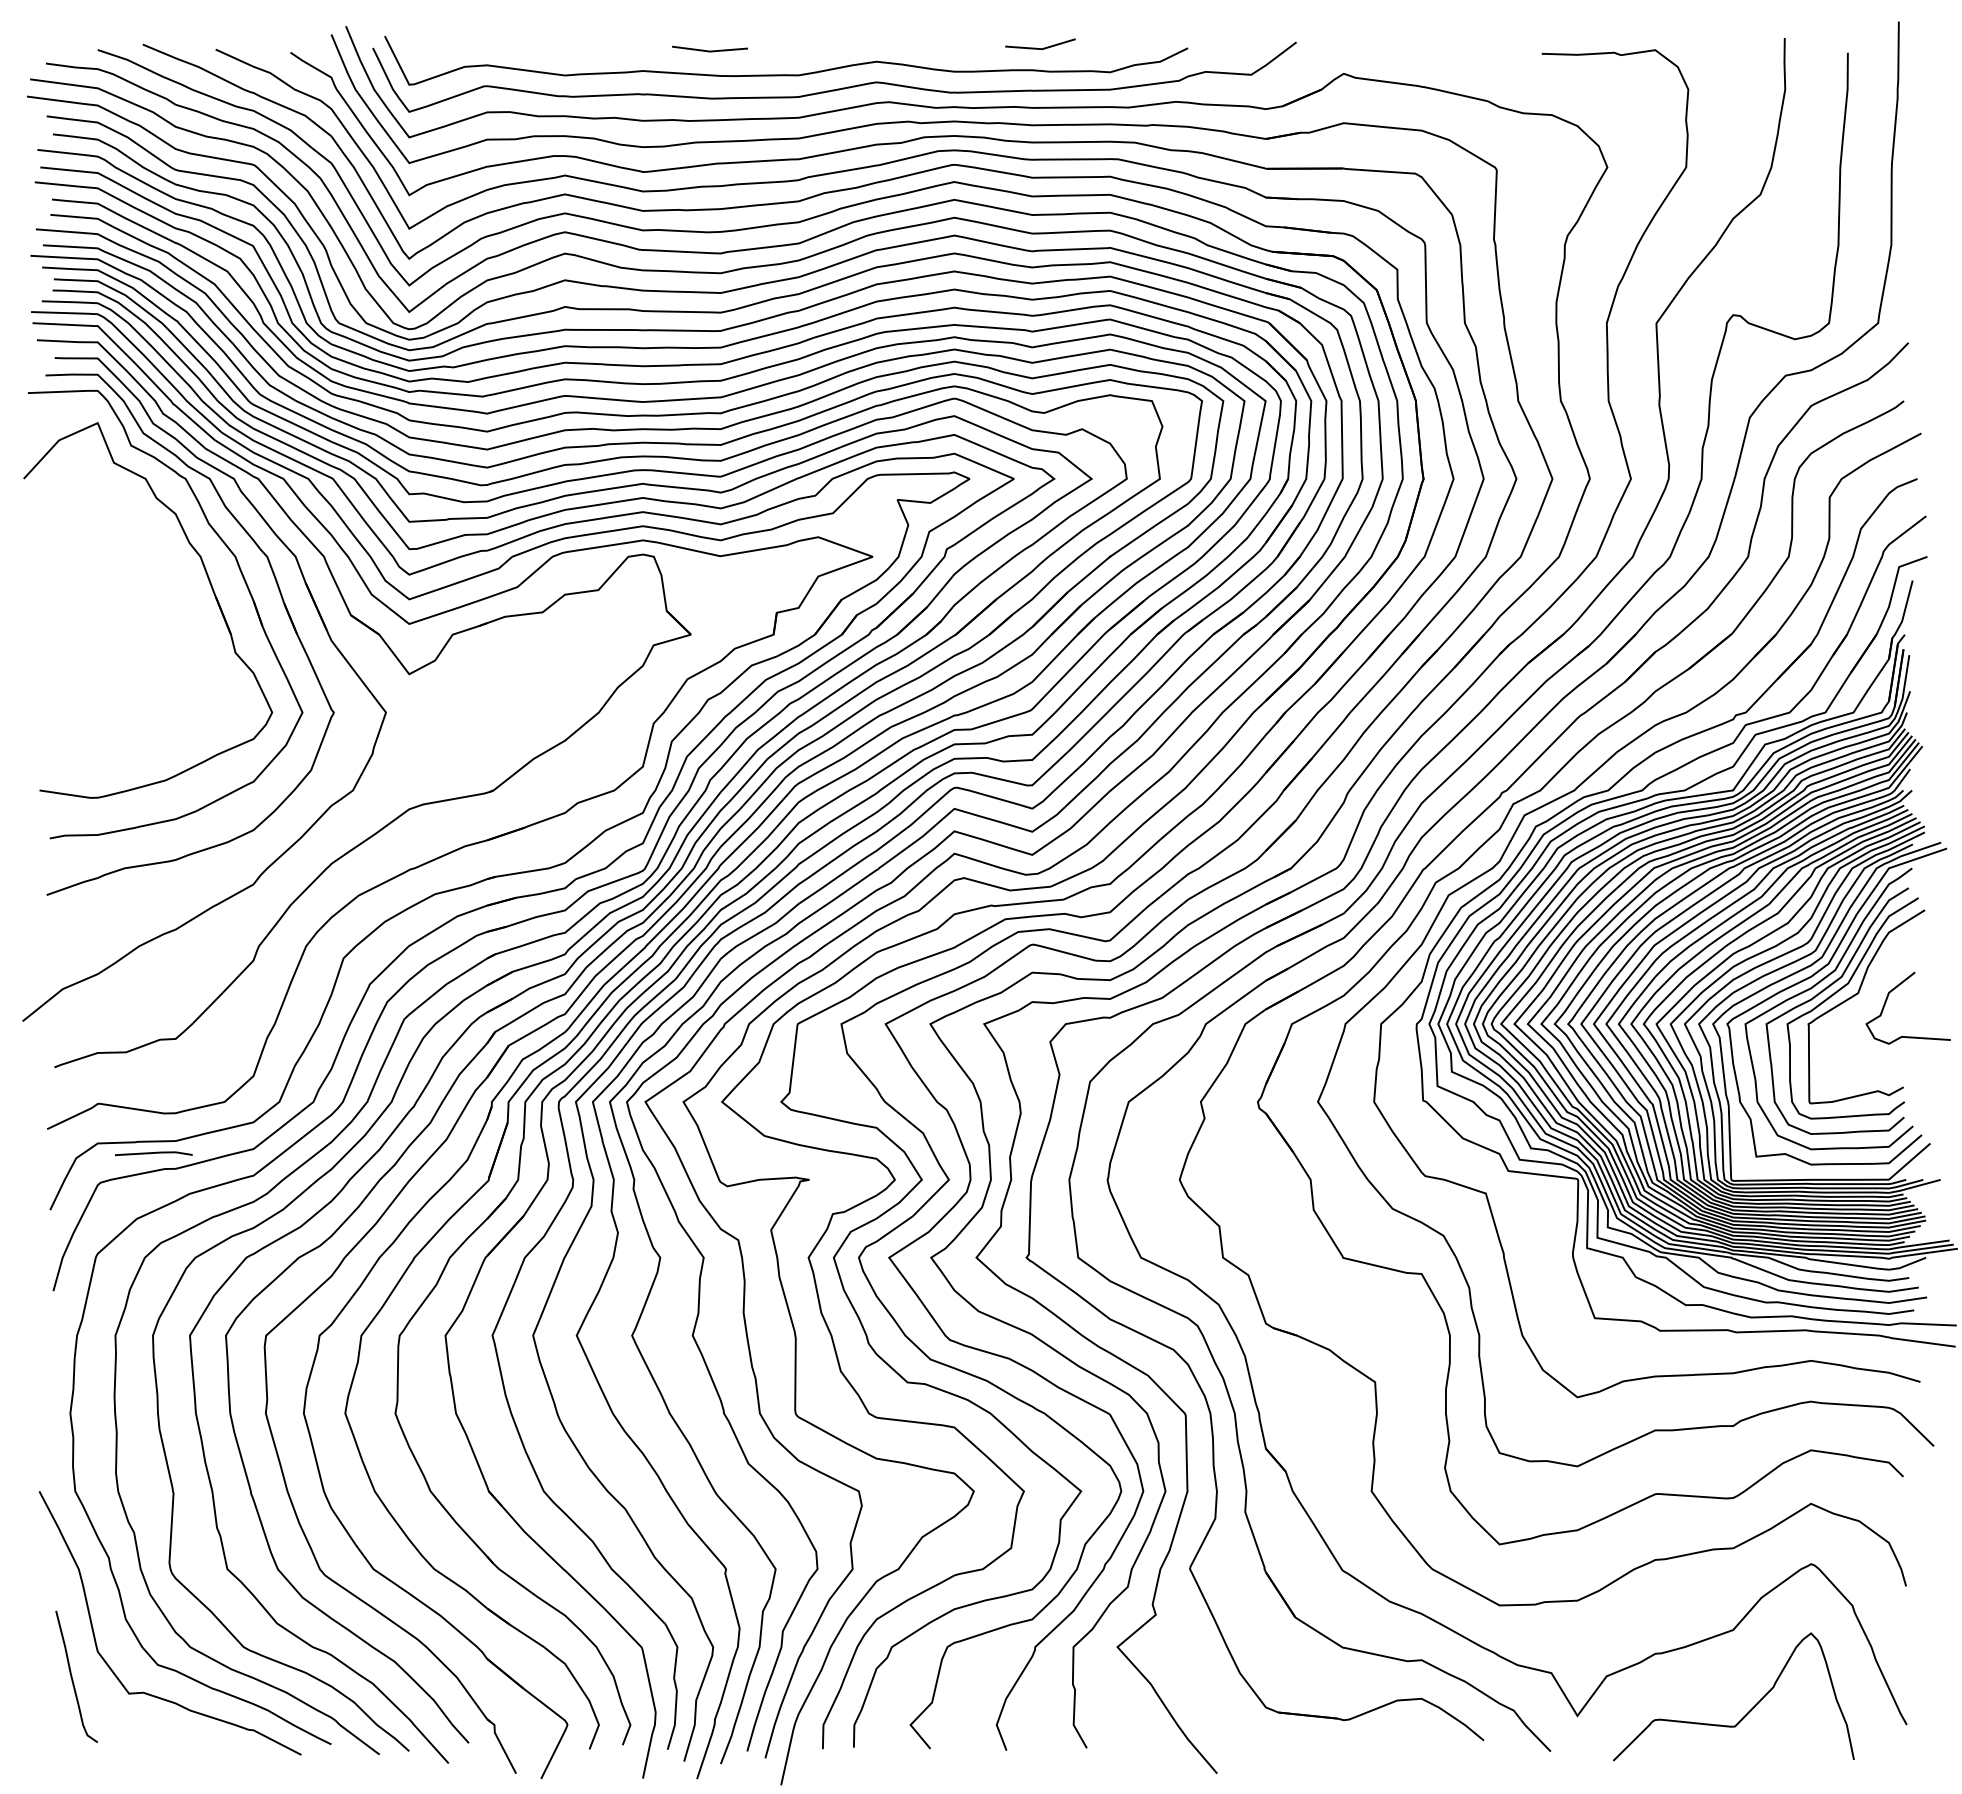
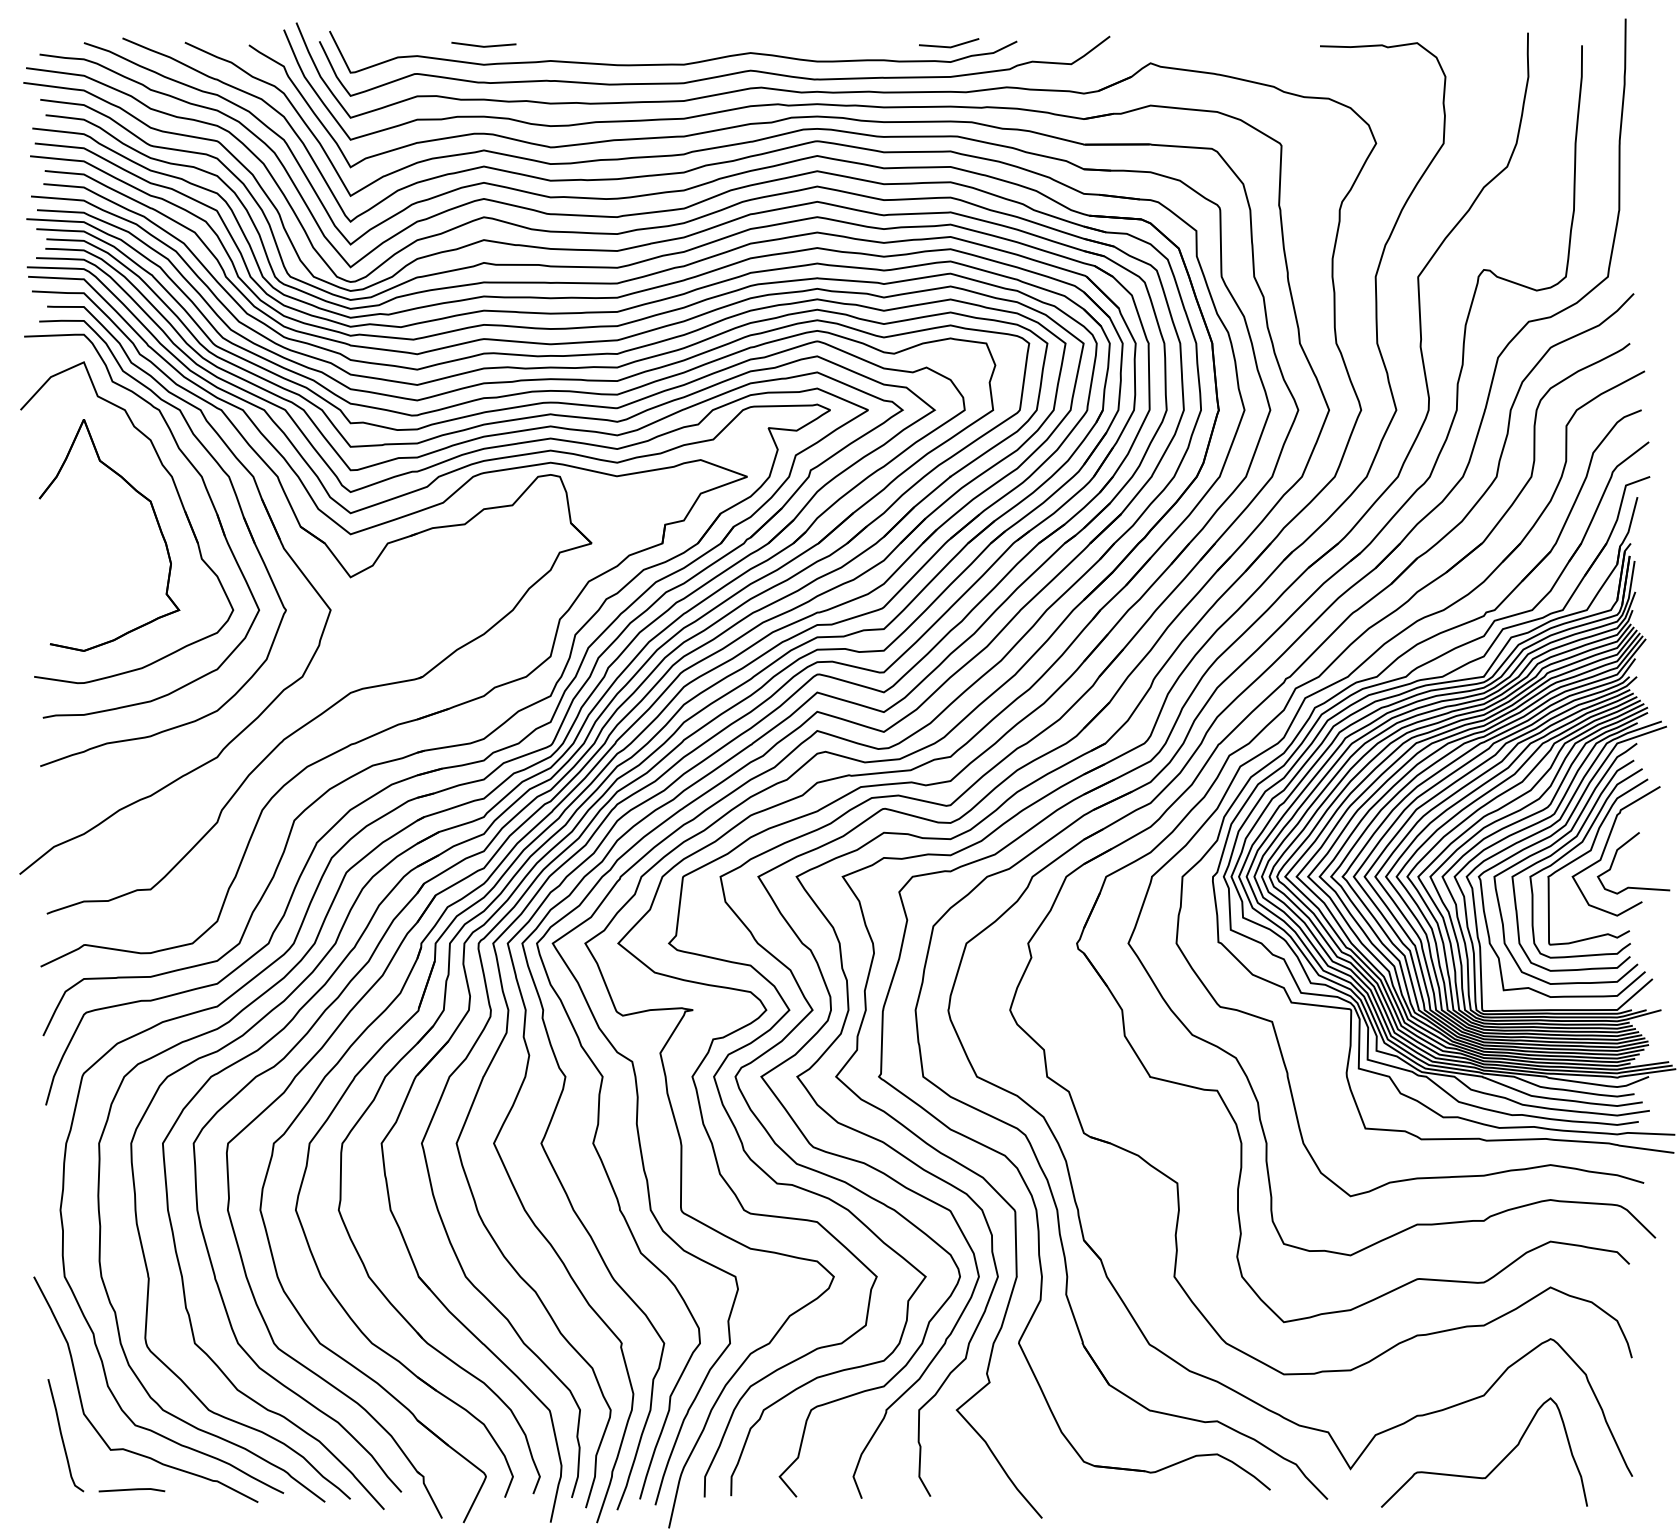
line: (1043, 47) -> (951, 45), moved
line: (709, 50) -> (483, 45), moved
part: (180, 603) -> (154, 516), added
curve: (1875, 991) -> (1605, 848), added
line: (153, 1153) -> (131, 1490), moved

